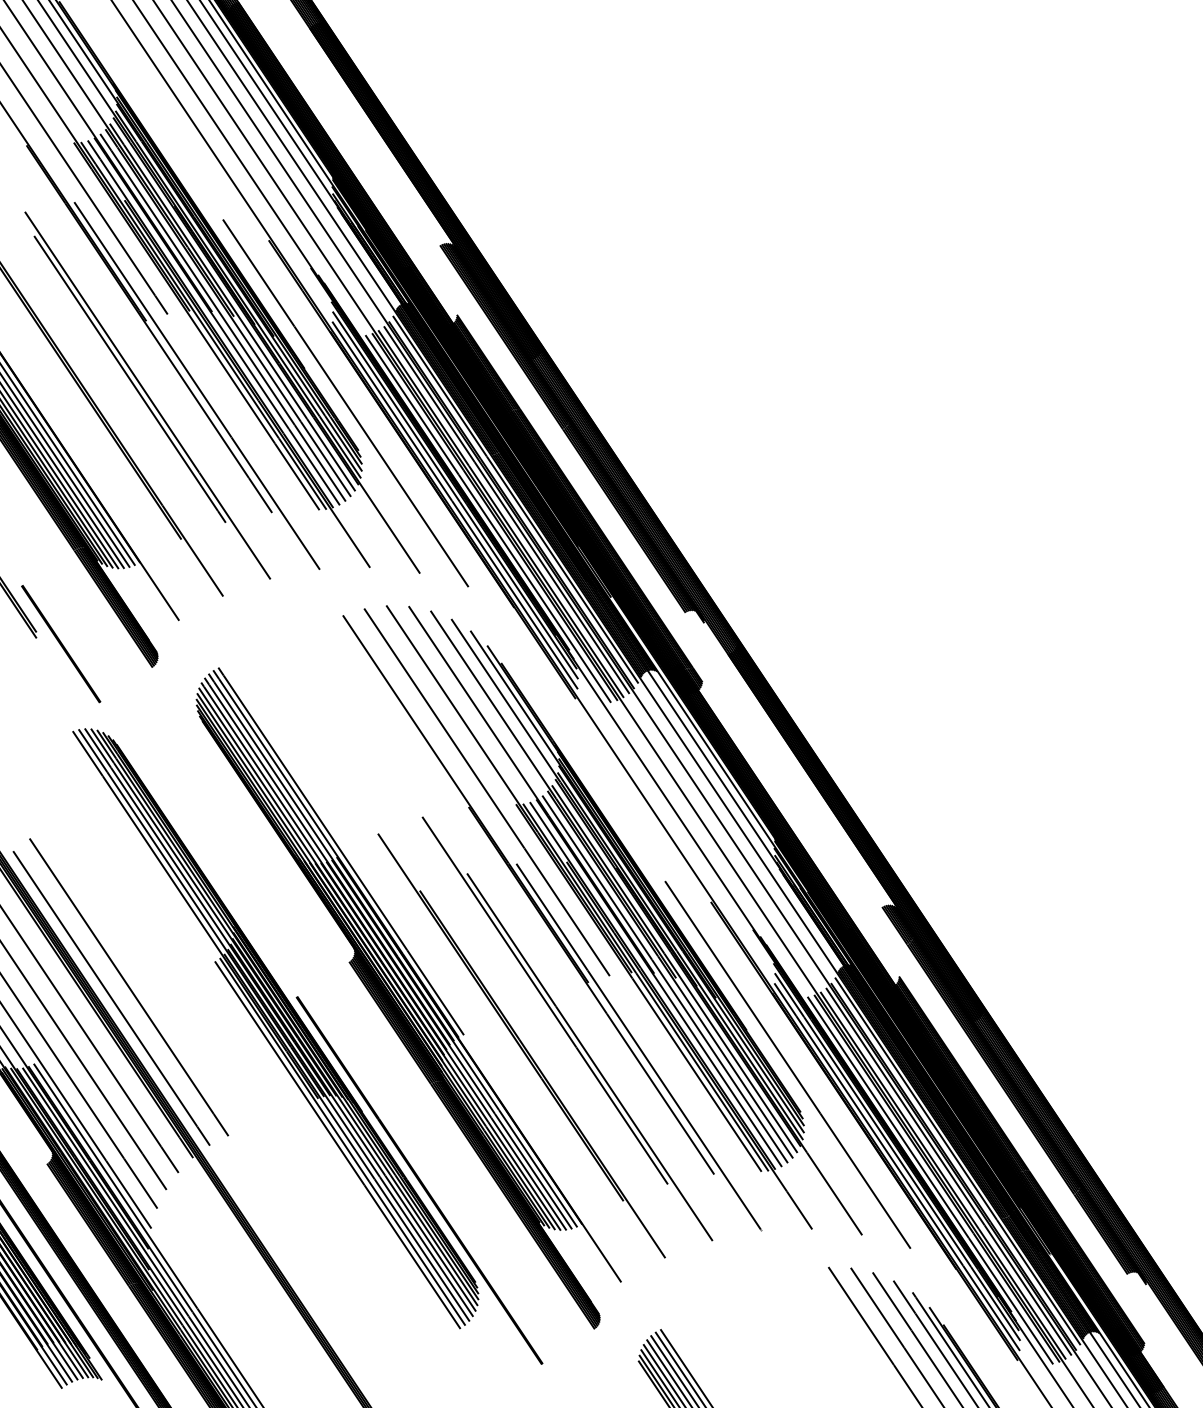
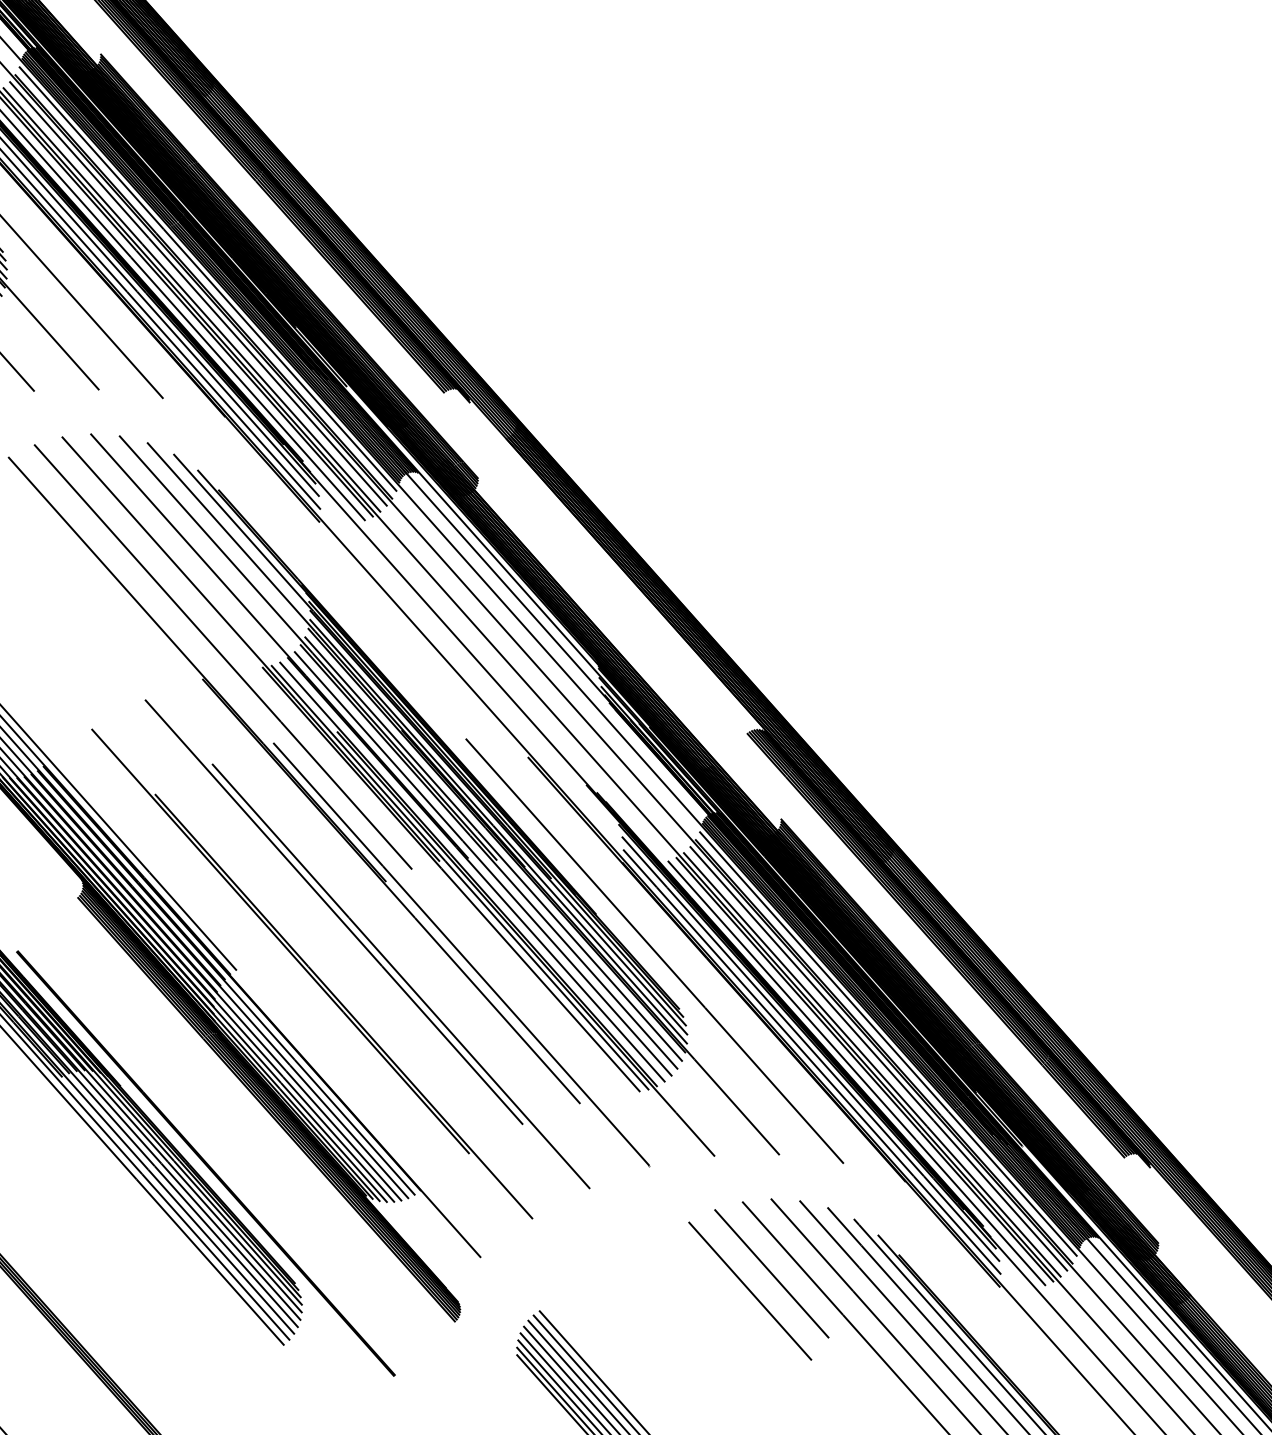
line: (843, 1325) -> (771, 1273), added
line: (825, 1336) -> (750, 1290), added

